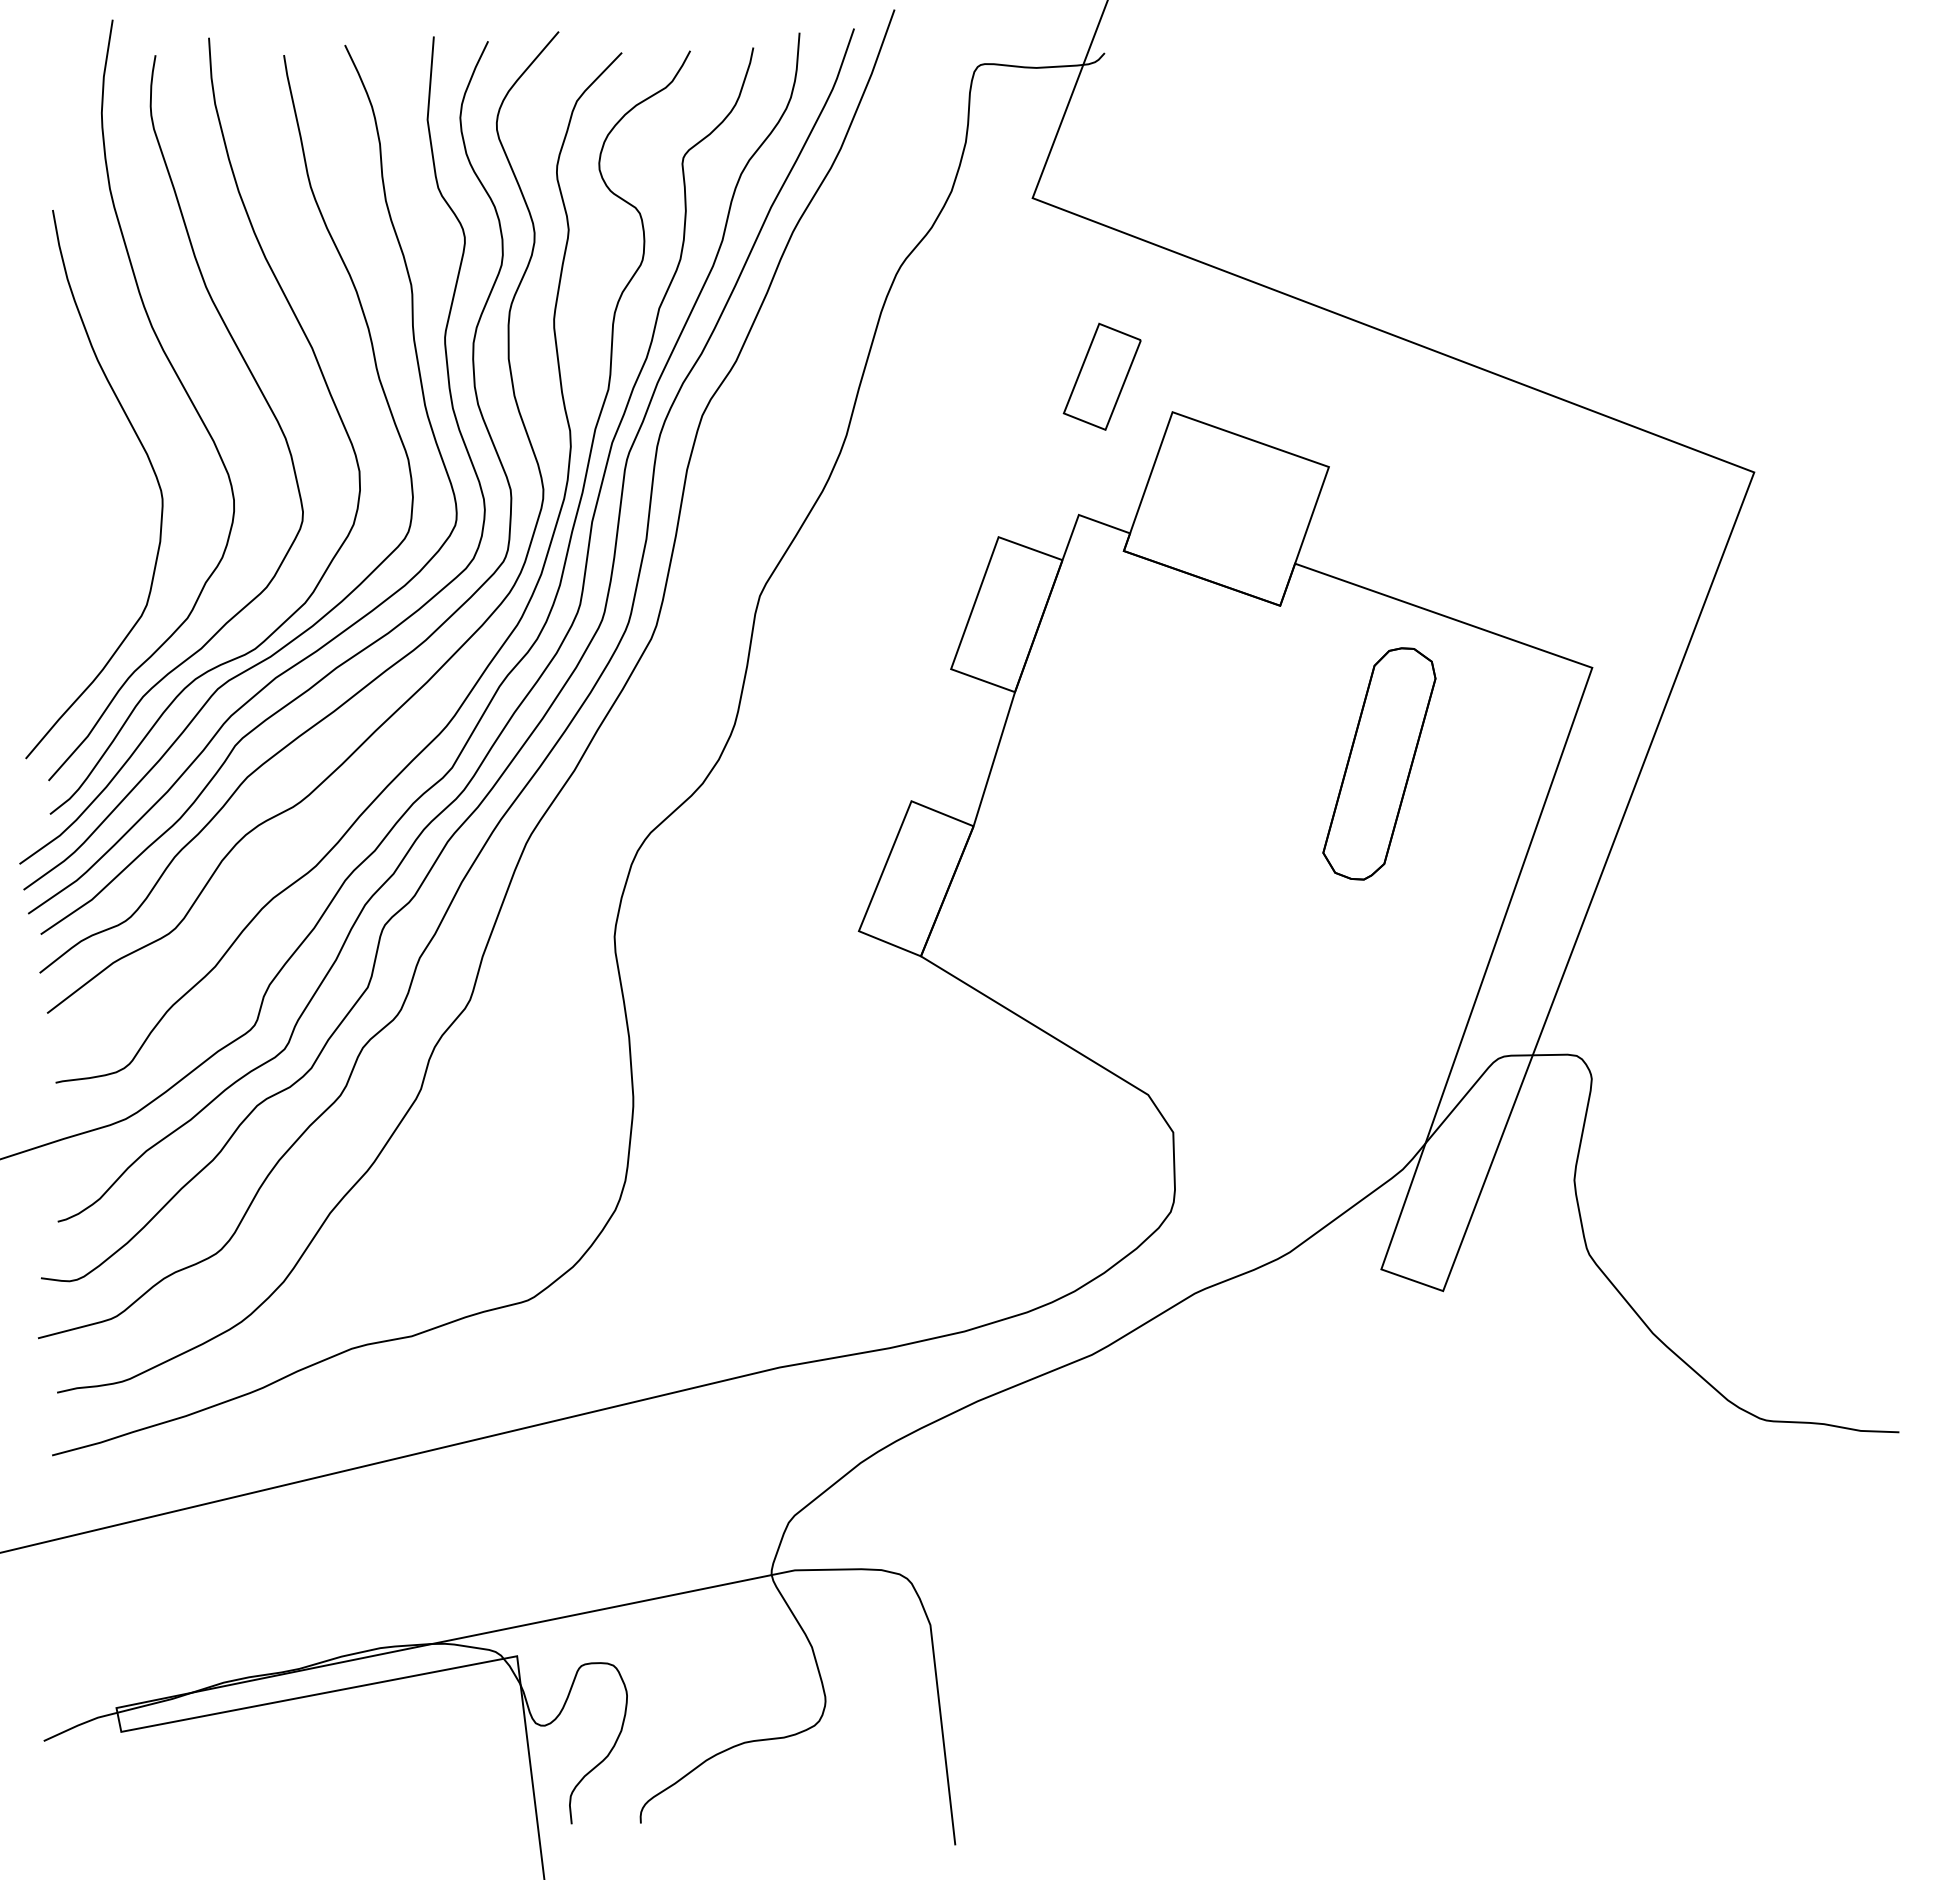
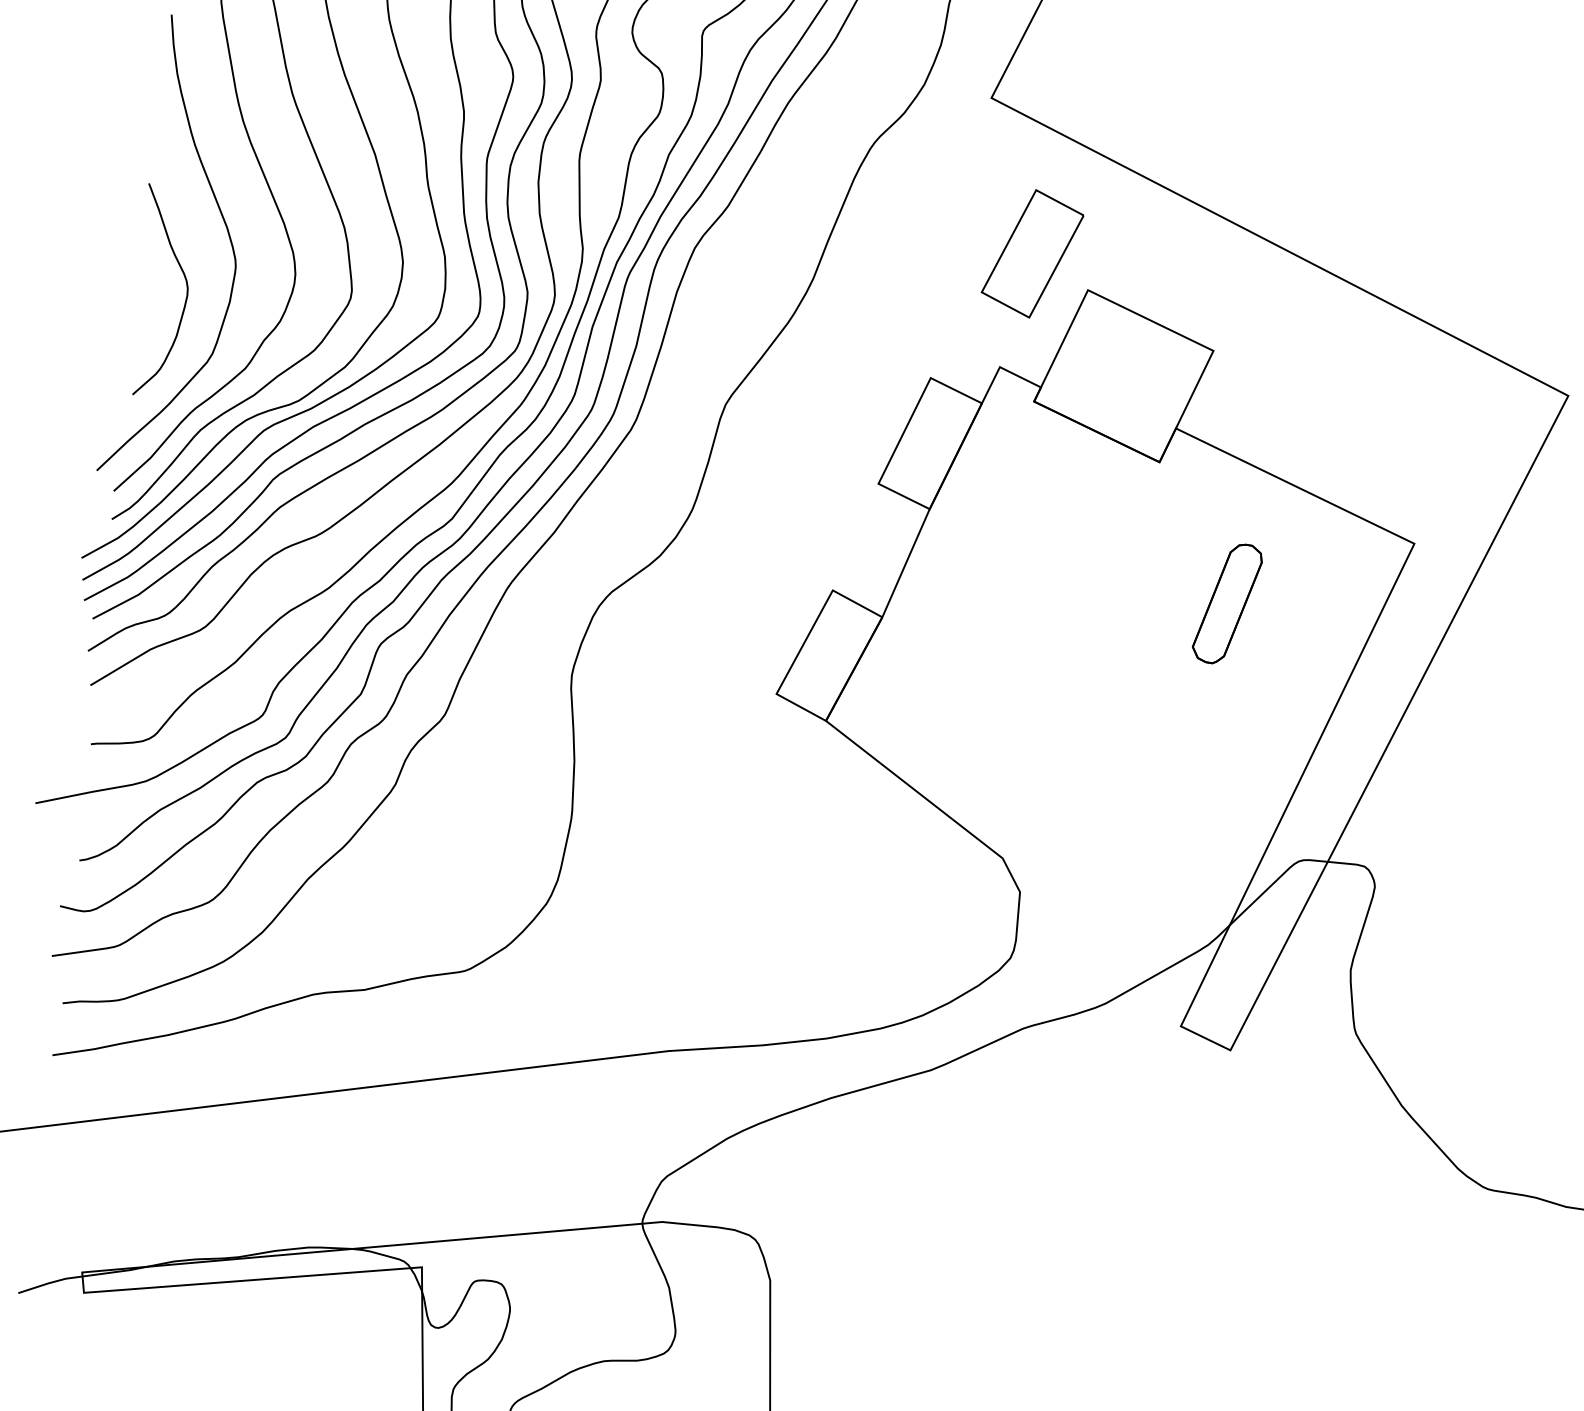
part: (1102, 376) -> (1032, 253), size x1.43
curve: (107, 544) -> (185, 299), added
part: (1379, 763) -> (1227, 603), size x0.62

